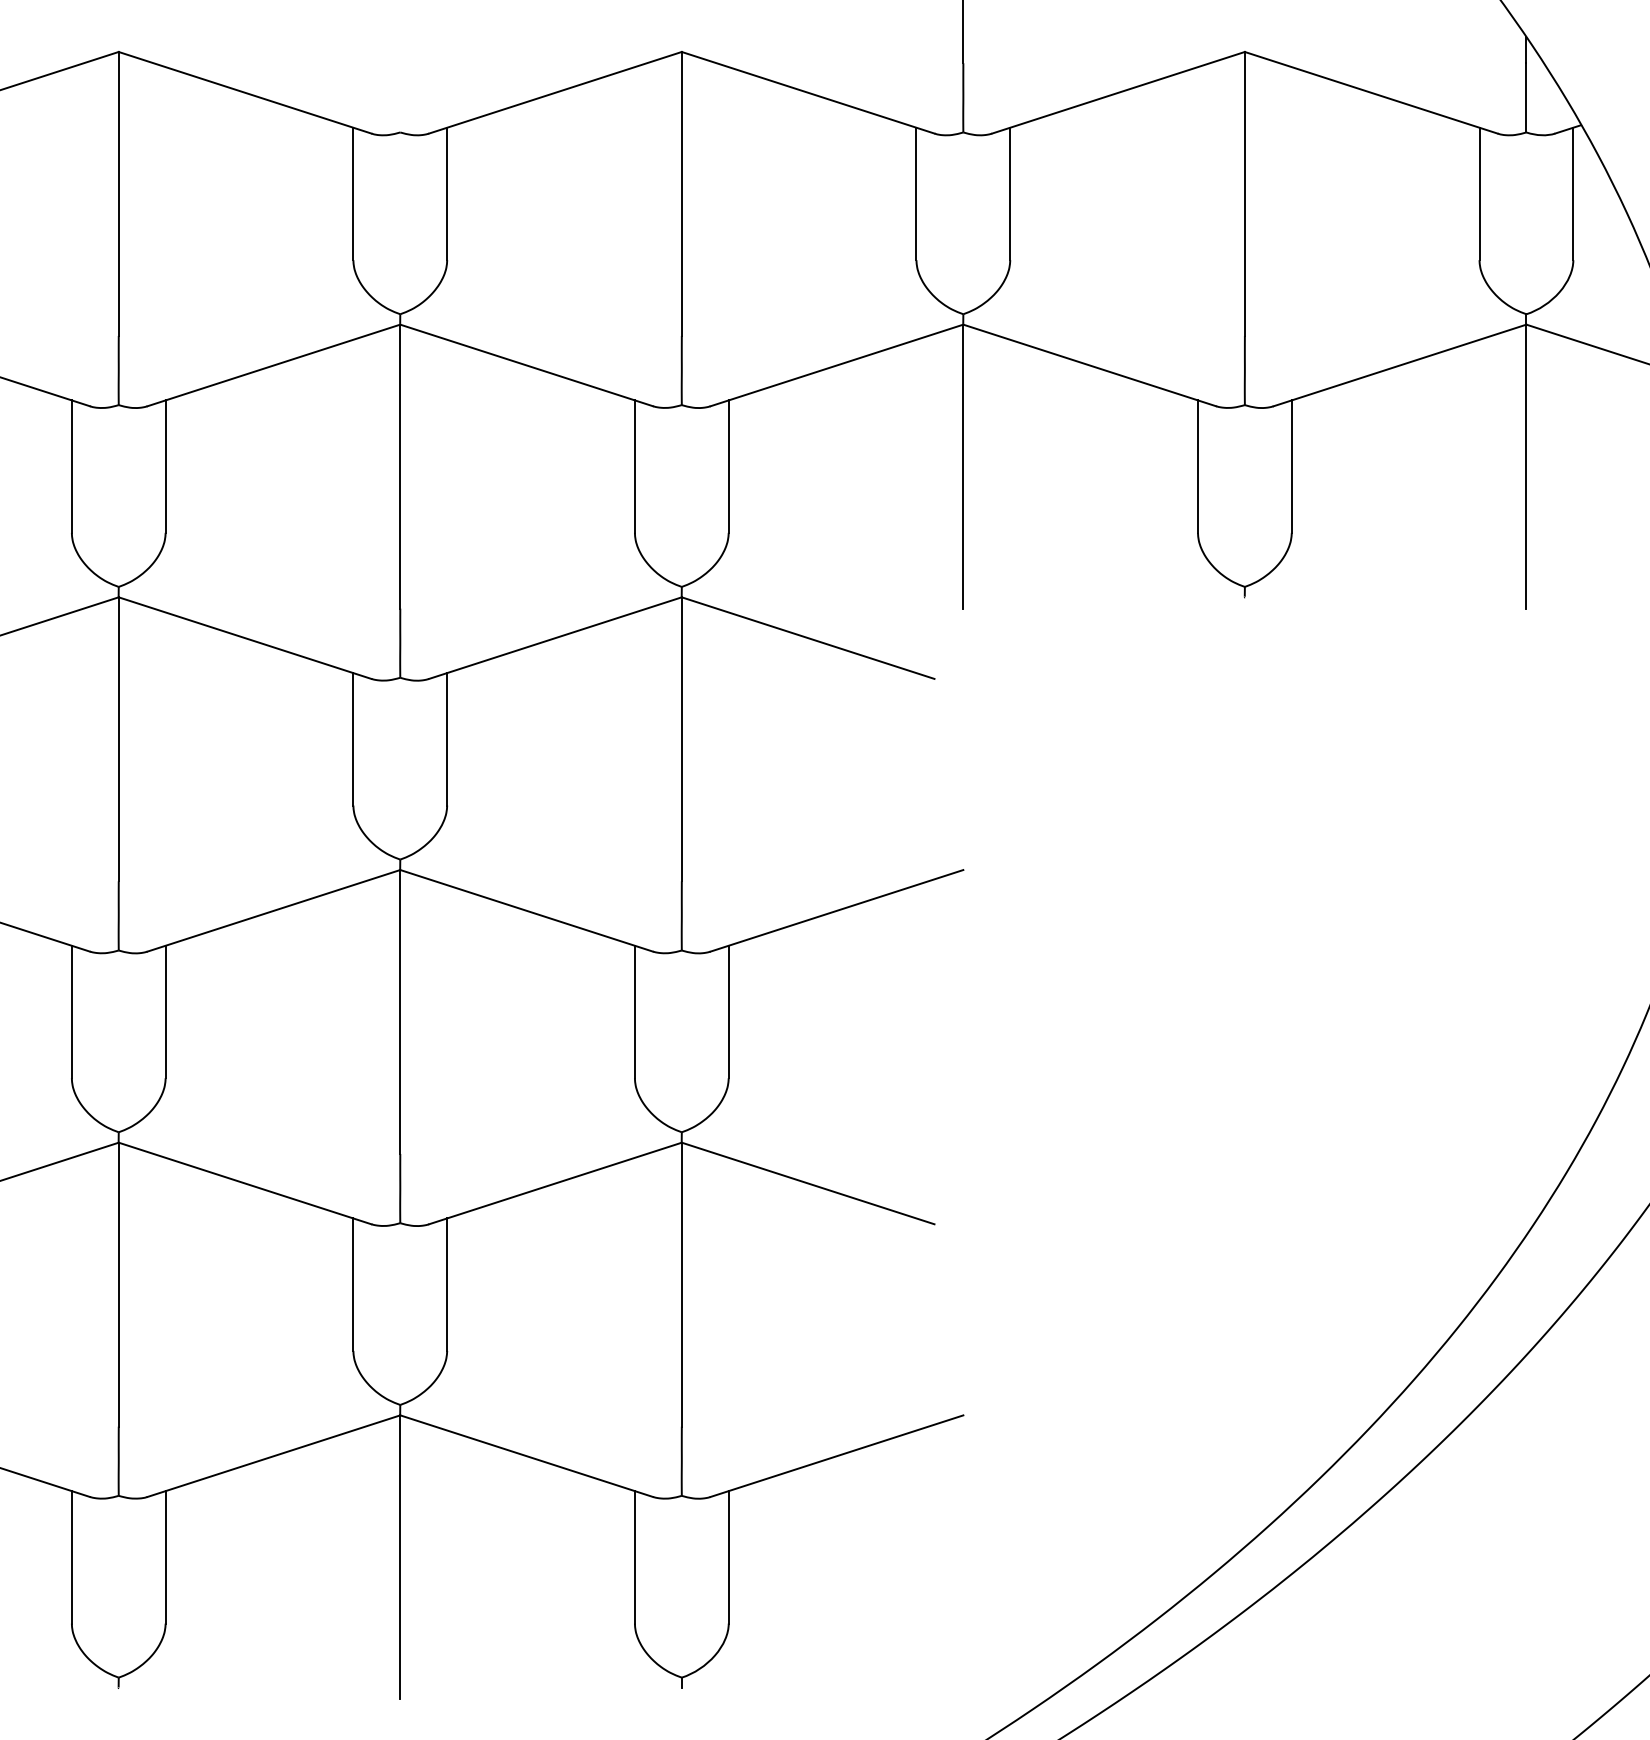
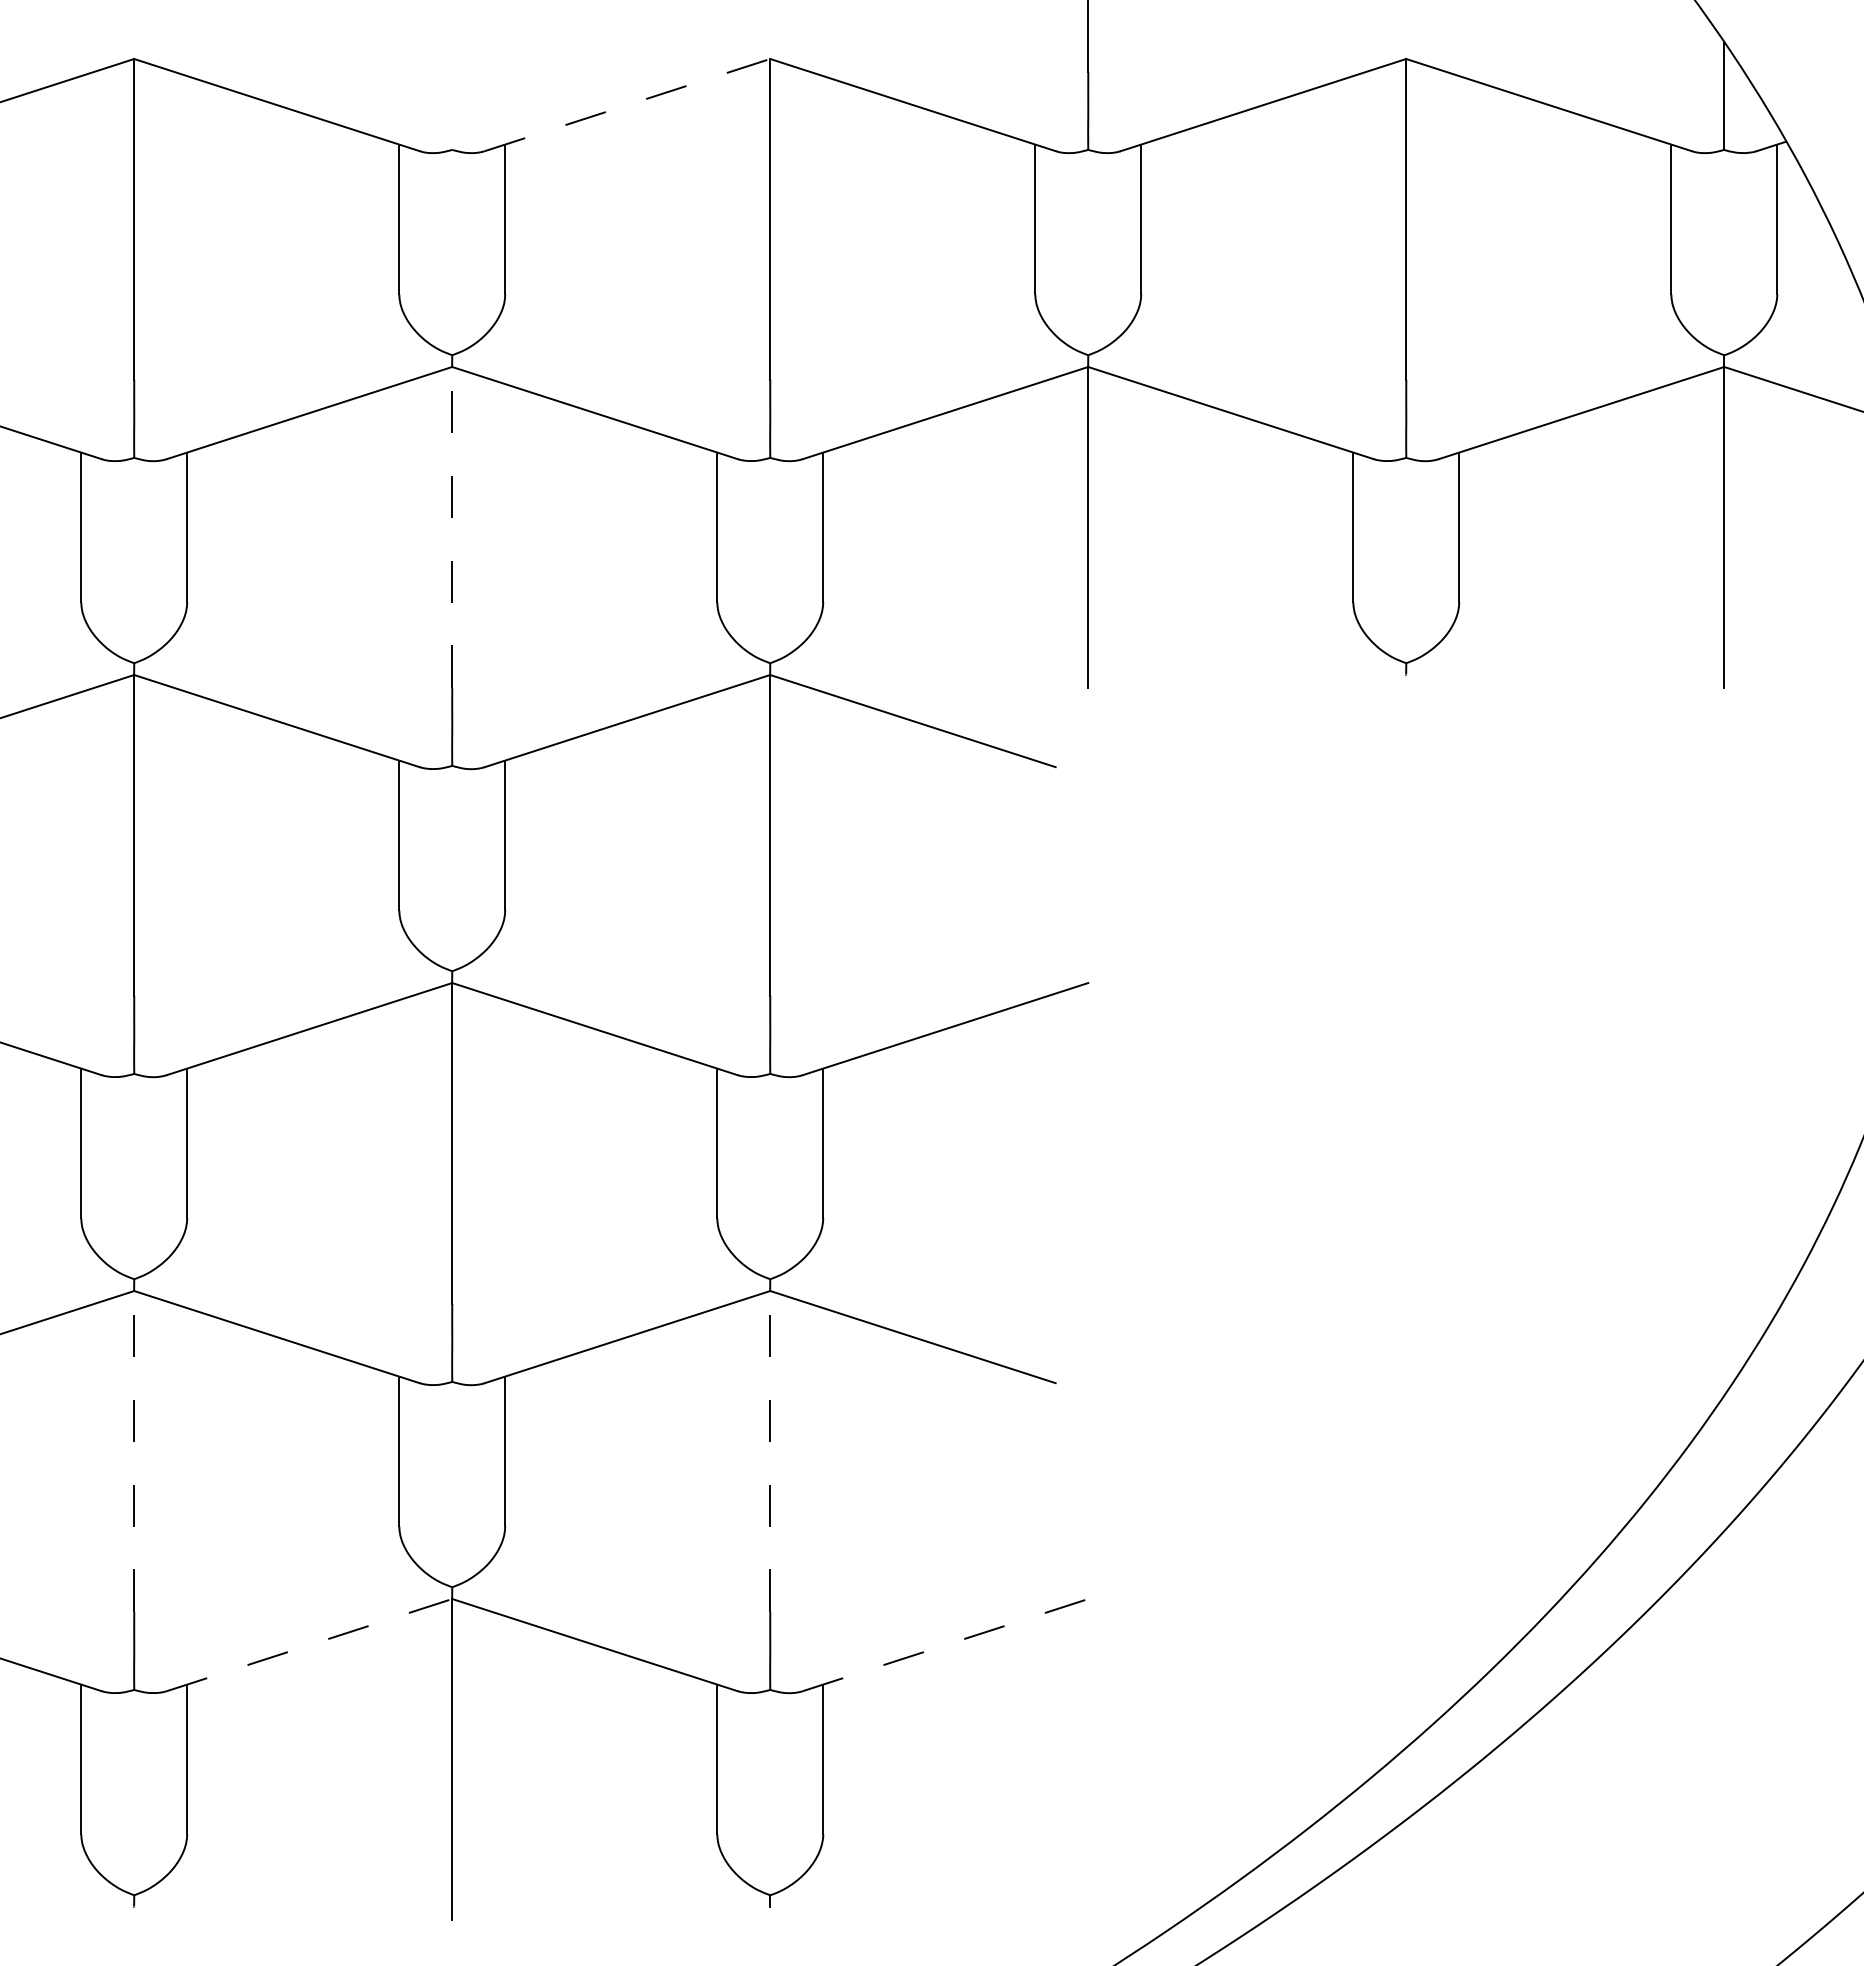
line: (555, 93) -> (627, 105), solid -> dashed
line: (400, 465) -> (452, 526), solid -> dashed
line: (118, 1283) -> (134, 1450), solid -> dashed
line: (682, 1283) -> (770, 1450), solid -> dashed
line: (273, 1456) -> (309, 1645), solid -> dashed
line: (836, 1456) -> (945, 1645), solid -> dashed

